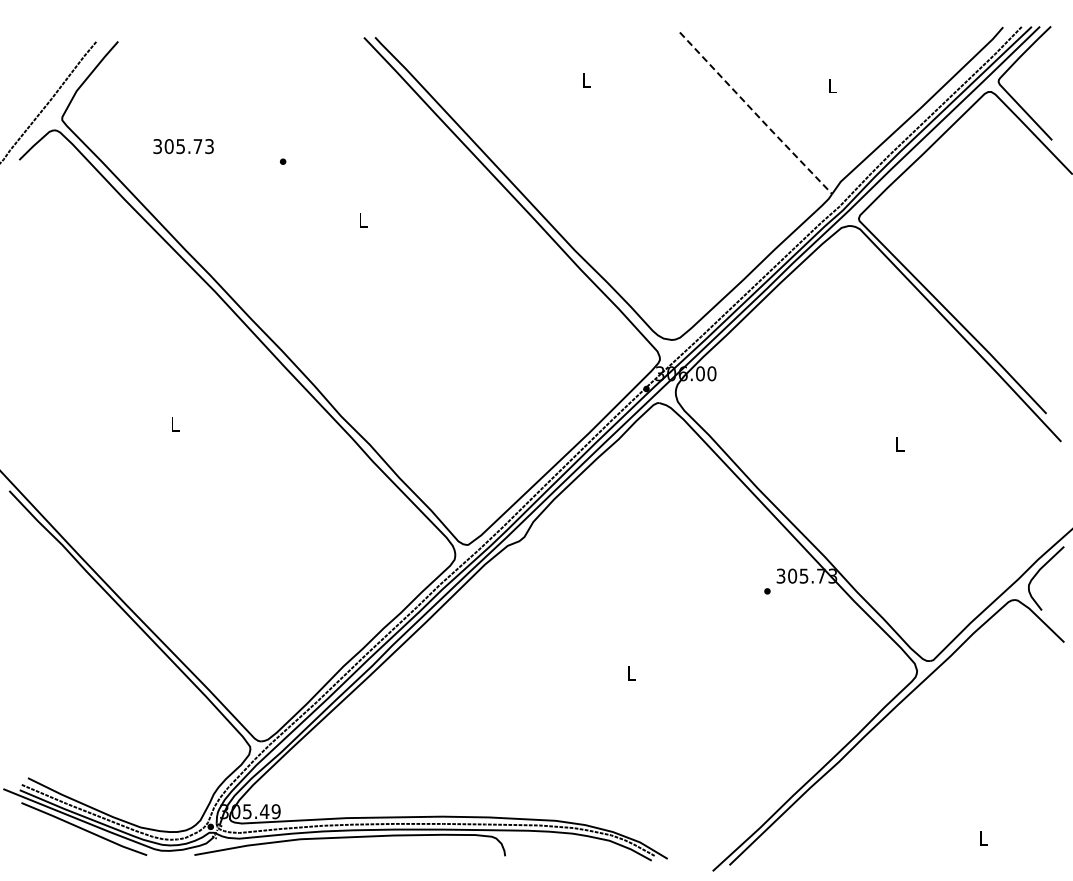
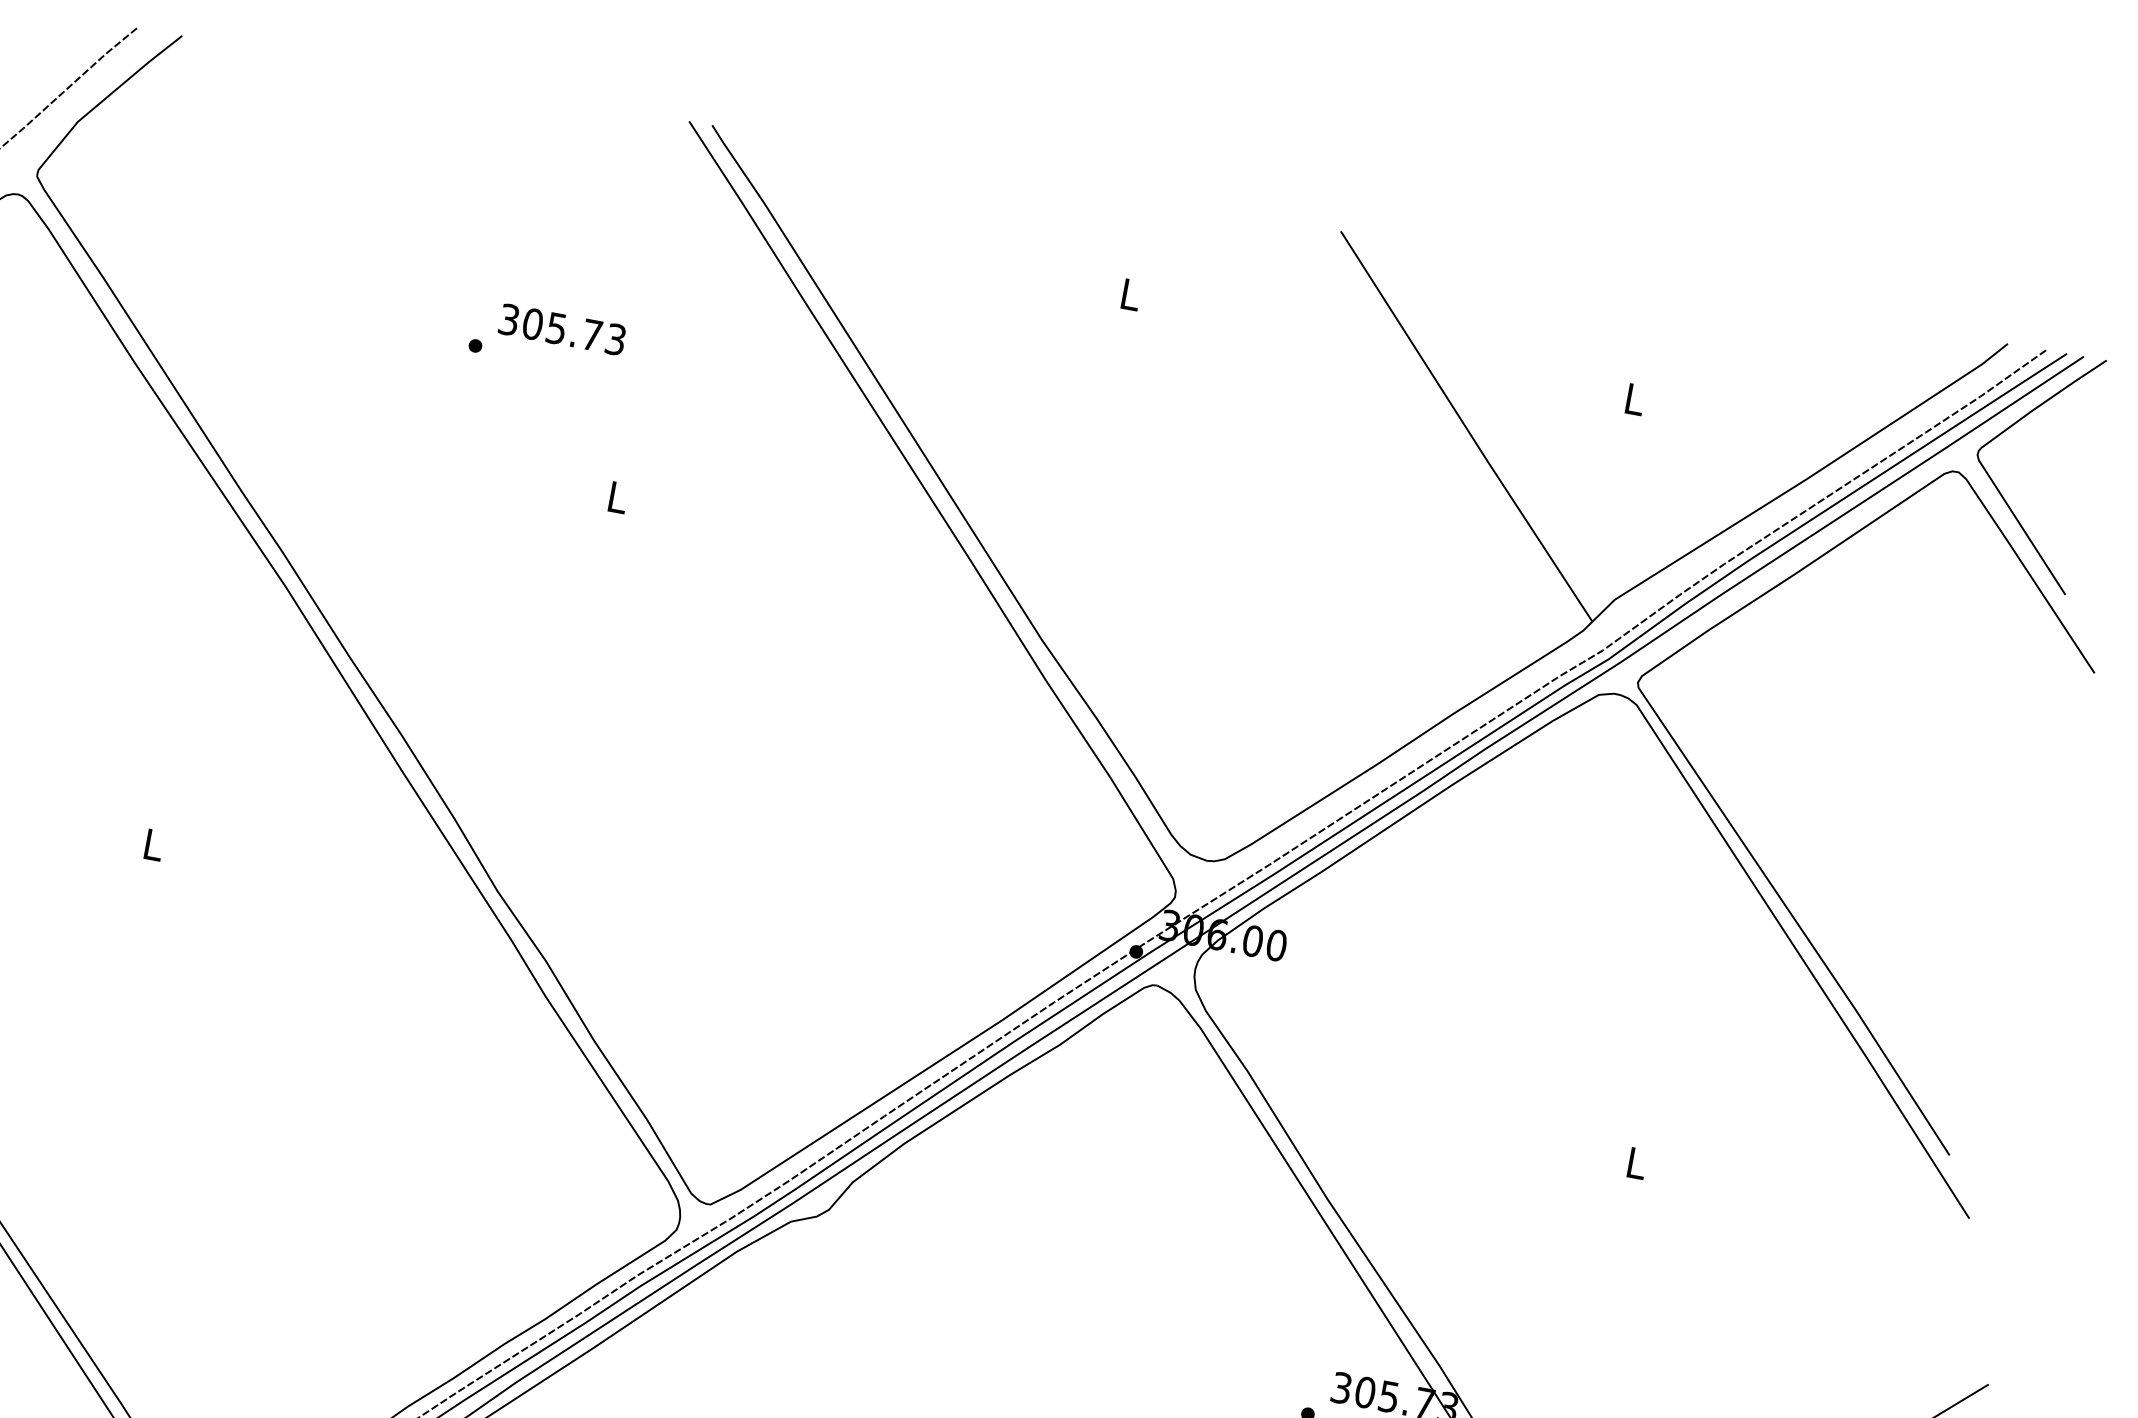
line: (756, 114) -> (1467, 429), dashed -> solid
text: (183, 146) -> (562, 329), moved

